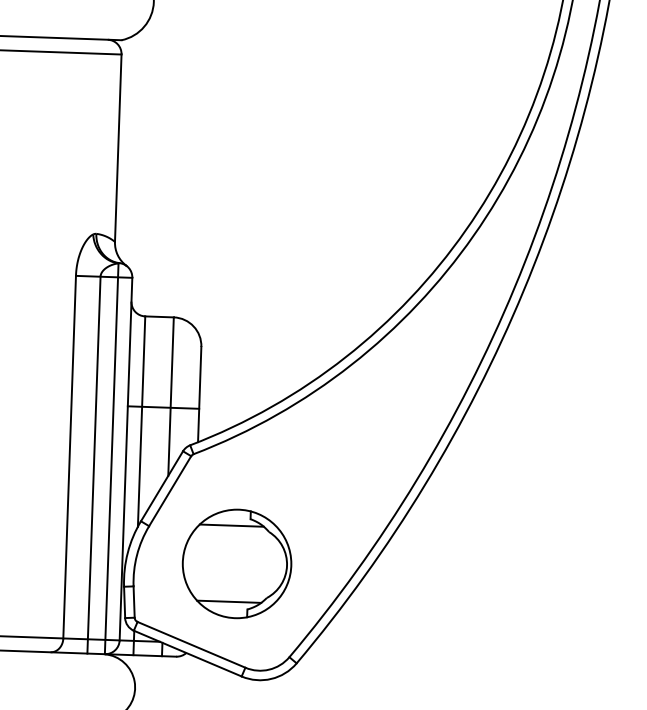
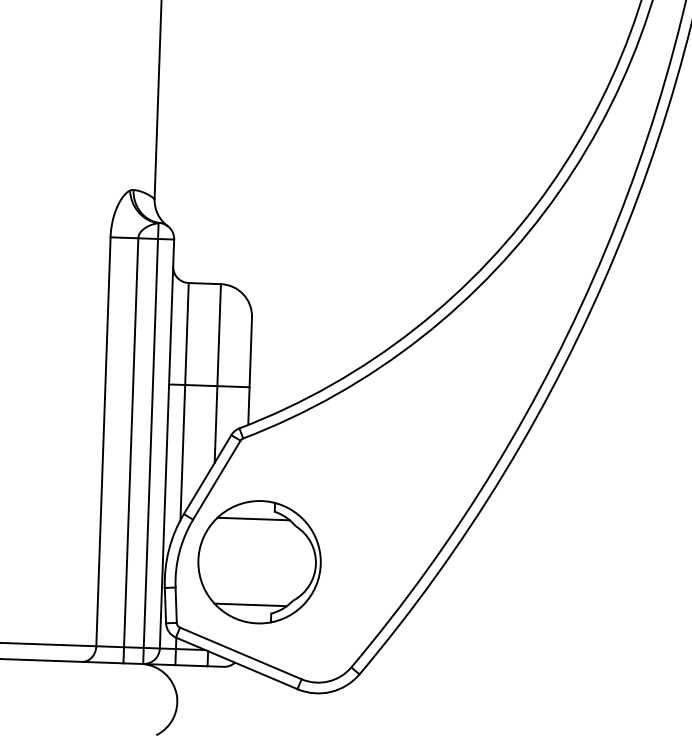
part: (236, 563) -> (258, 561), moved

